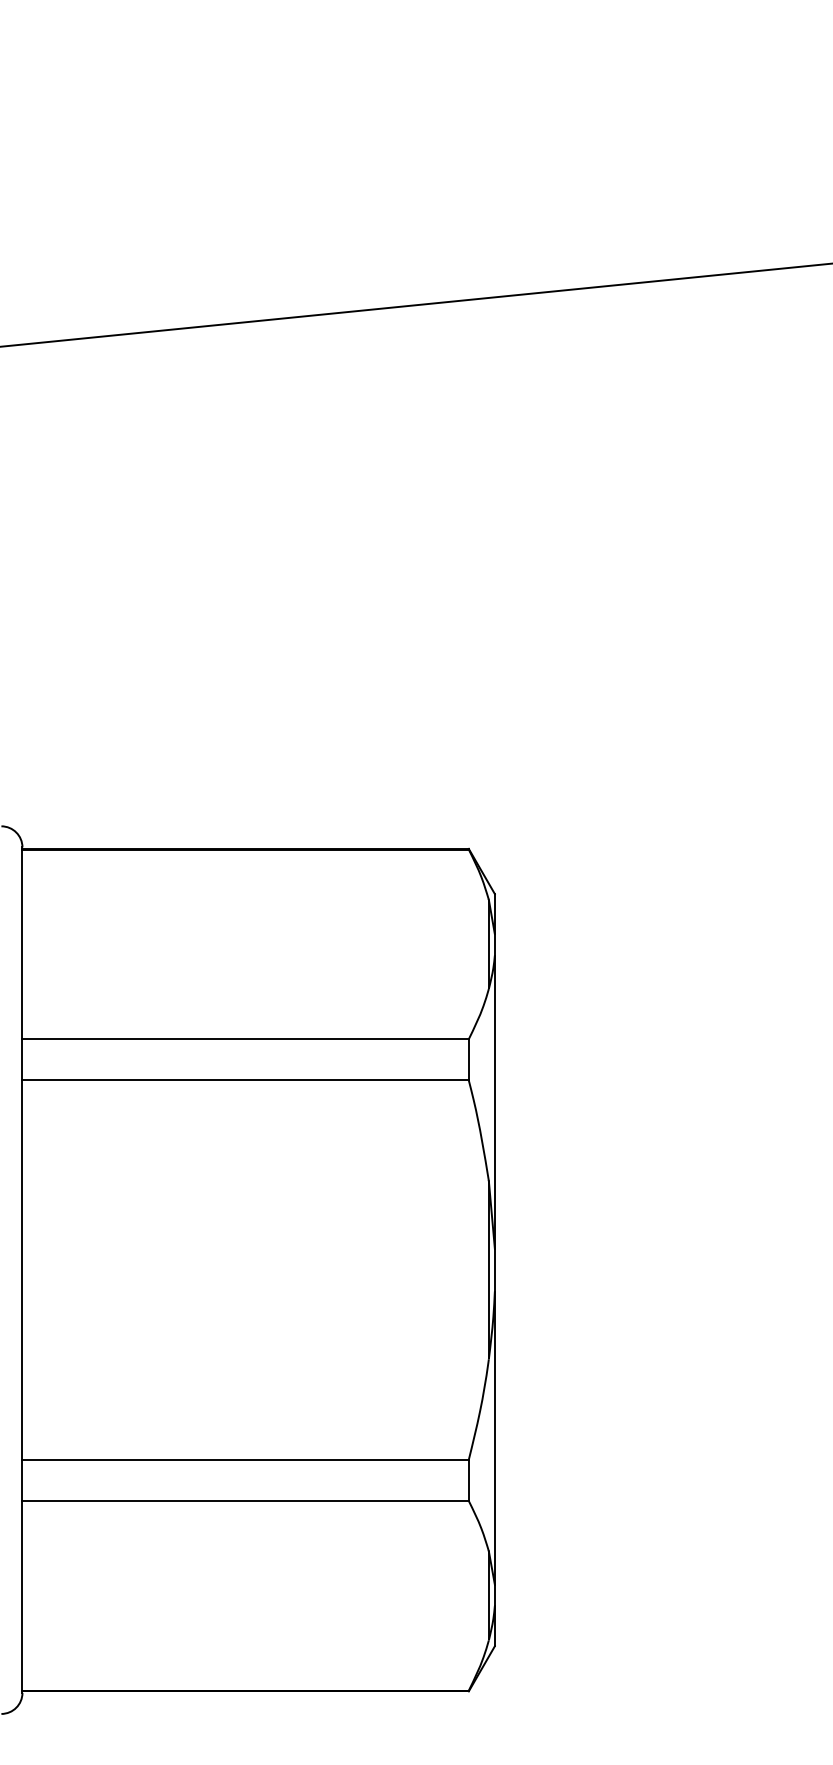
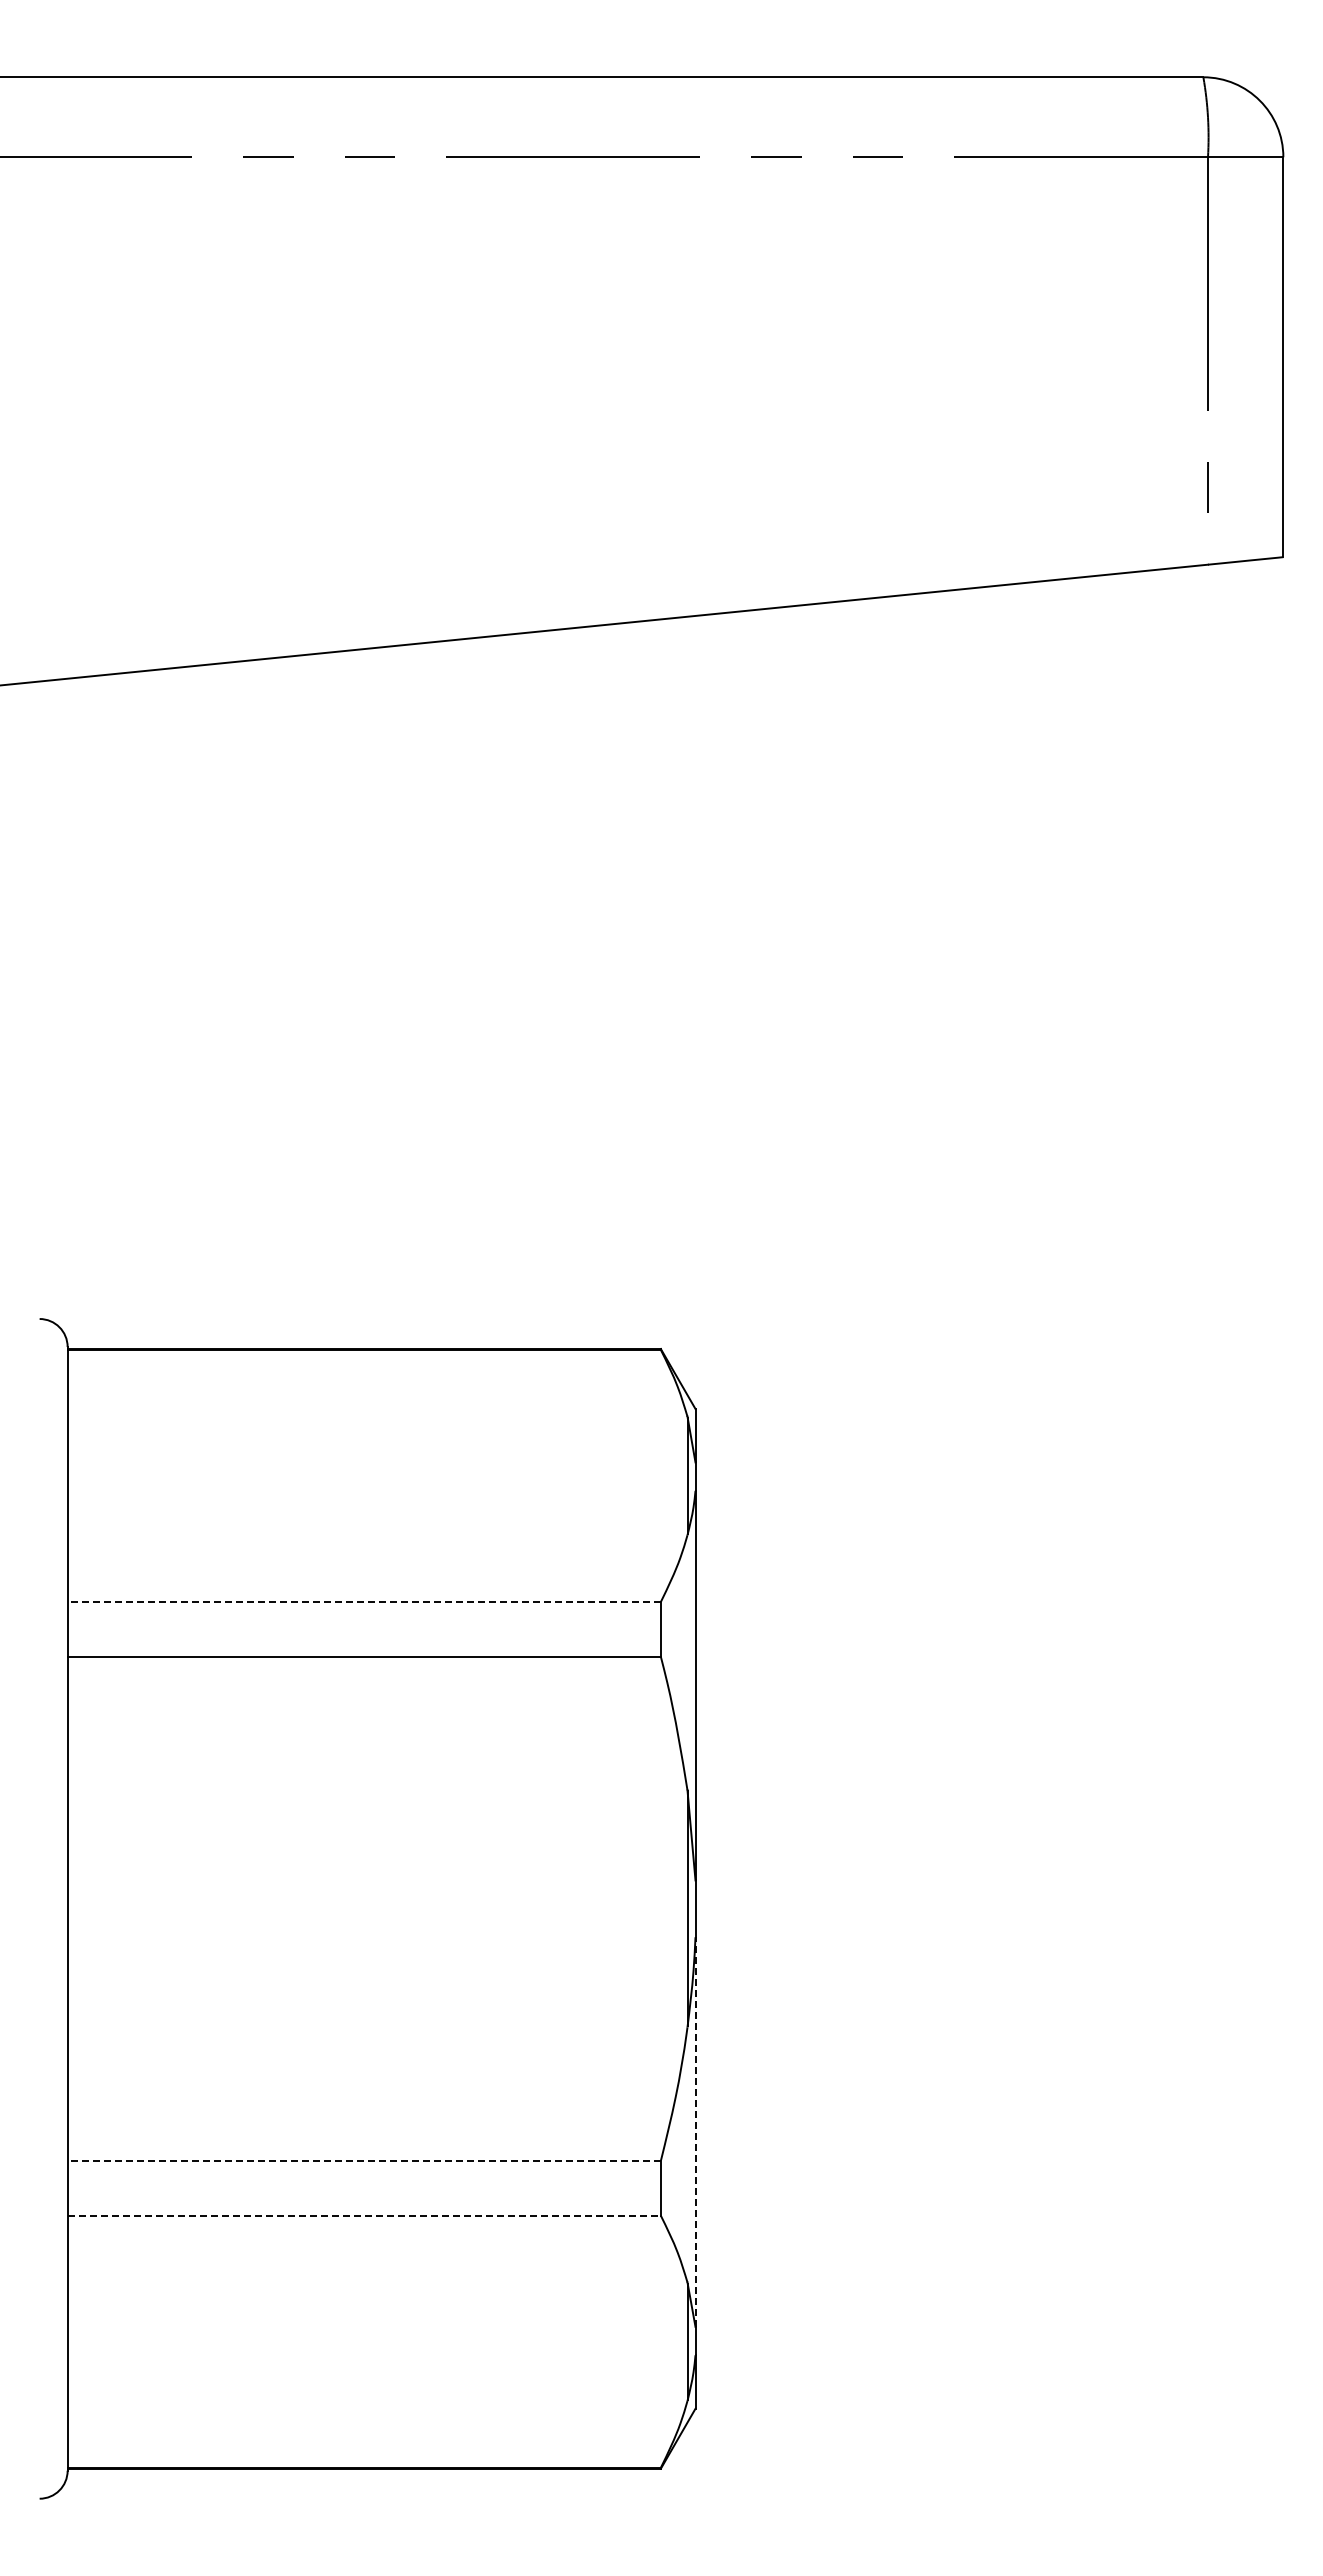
line: (245, 1039) -> (364, 1602), solid -> dashed
line: (494, 1438) -> (695, 2132), solid -> dashed
line: (245, 1459) -> (364, 2160), solid -> dashed
line: (245, 1500) -> (364, 2215), solid -> dashed

